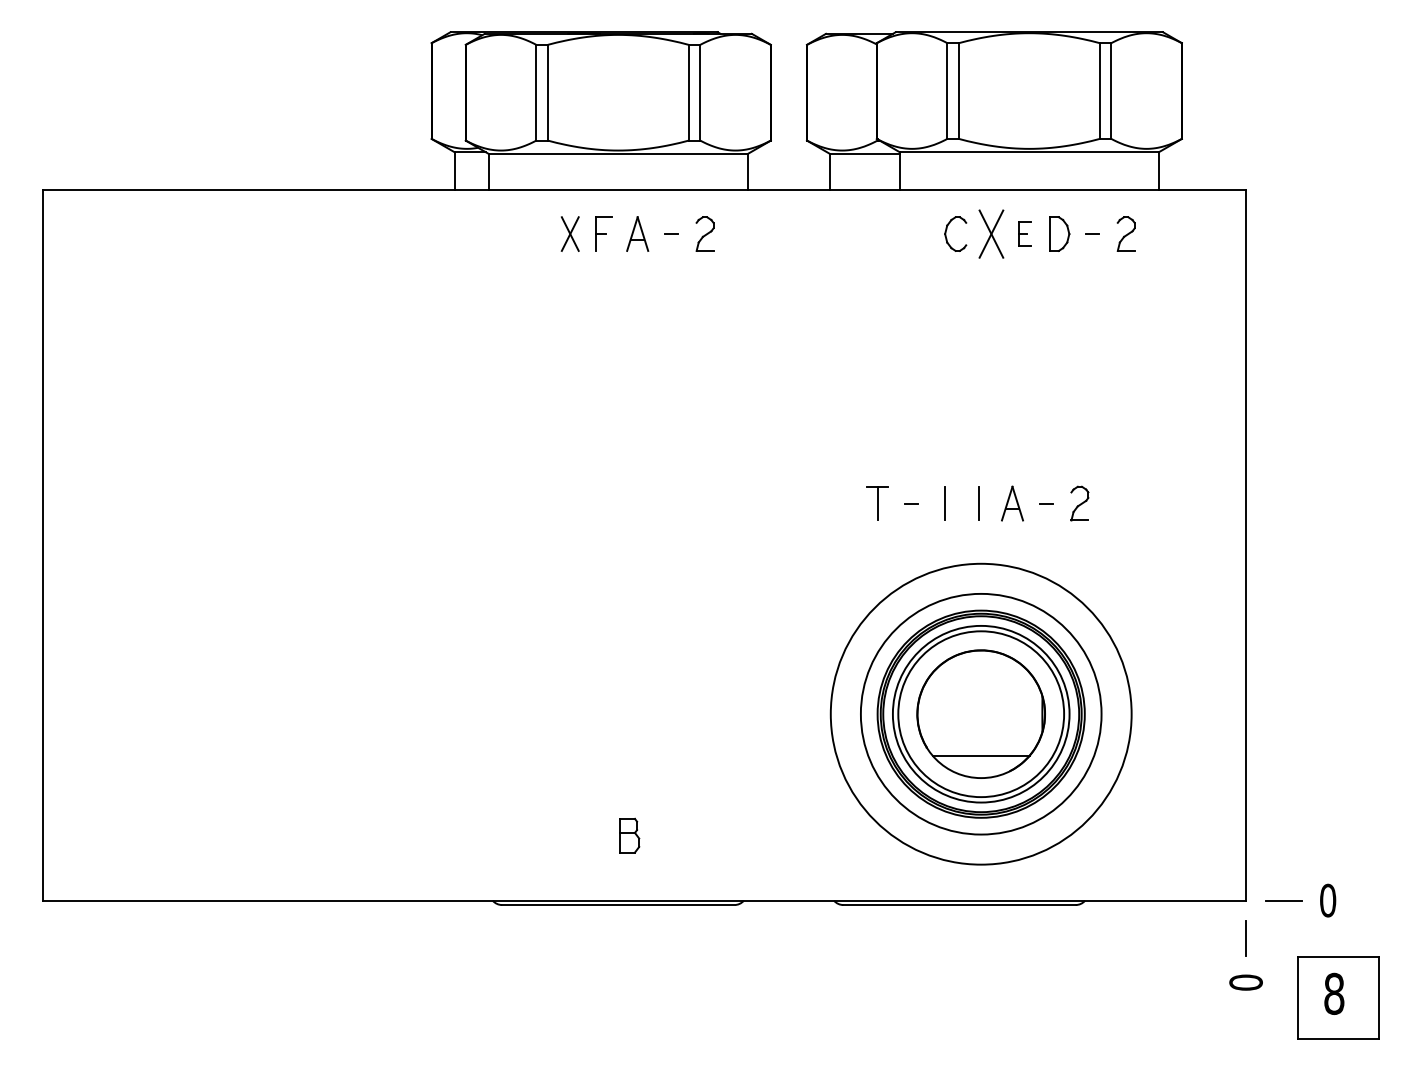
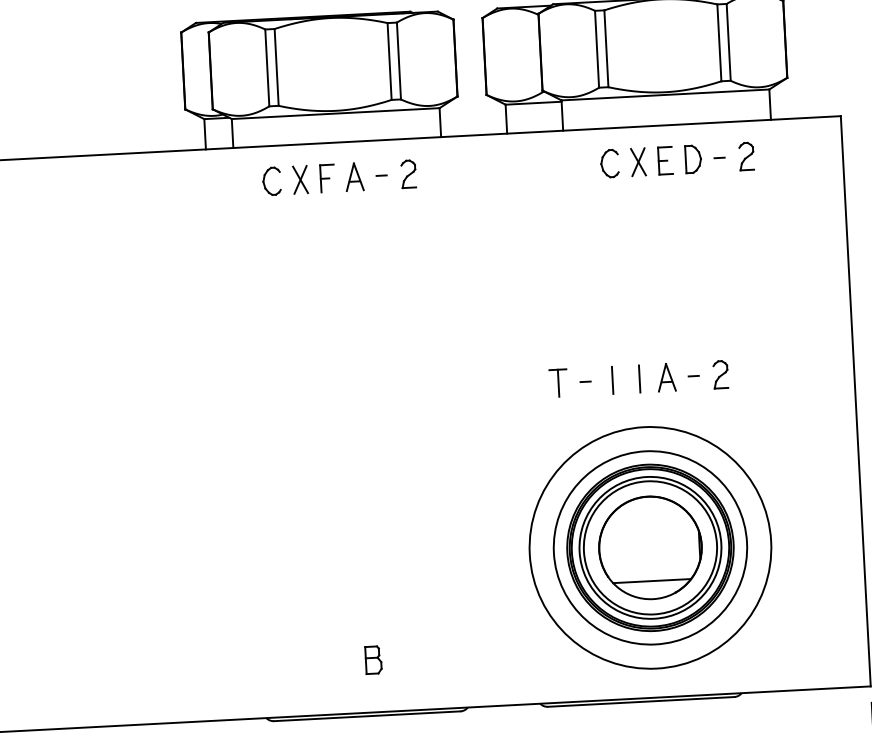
part: (525, 233) -> (264, 181), added
part: (991, 233) -> (638, 161), size x0.71
part: (1025, 233) -> (665, 160), size x1.43

